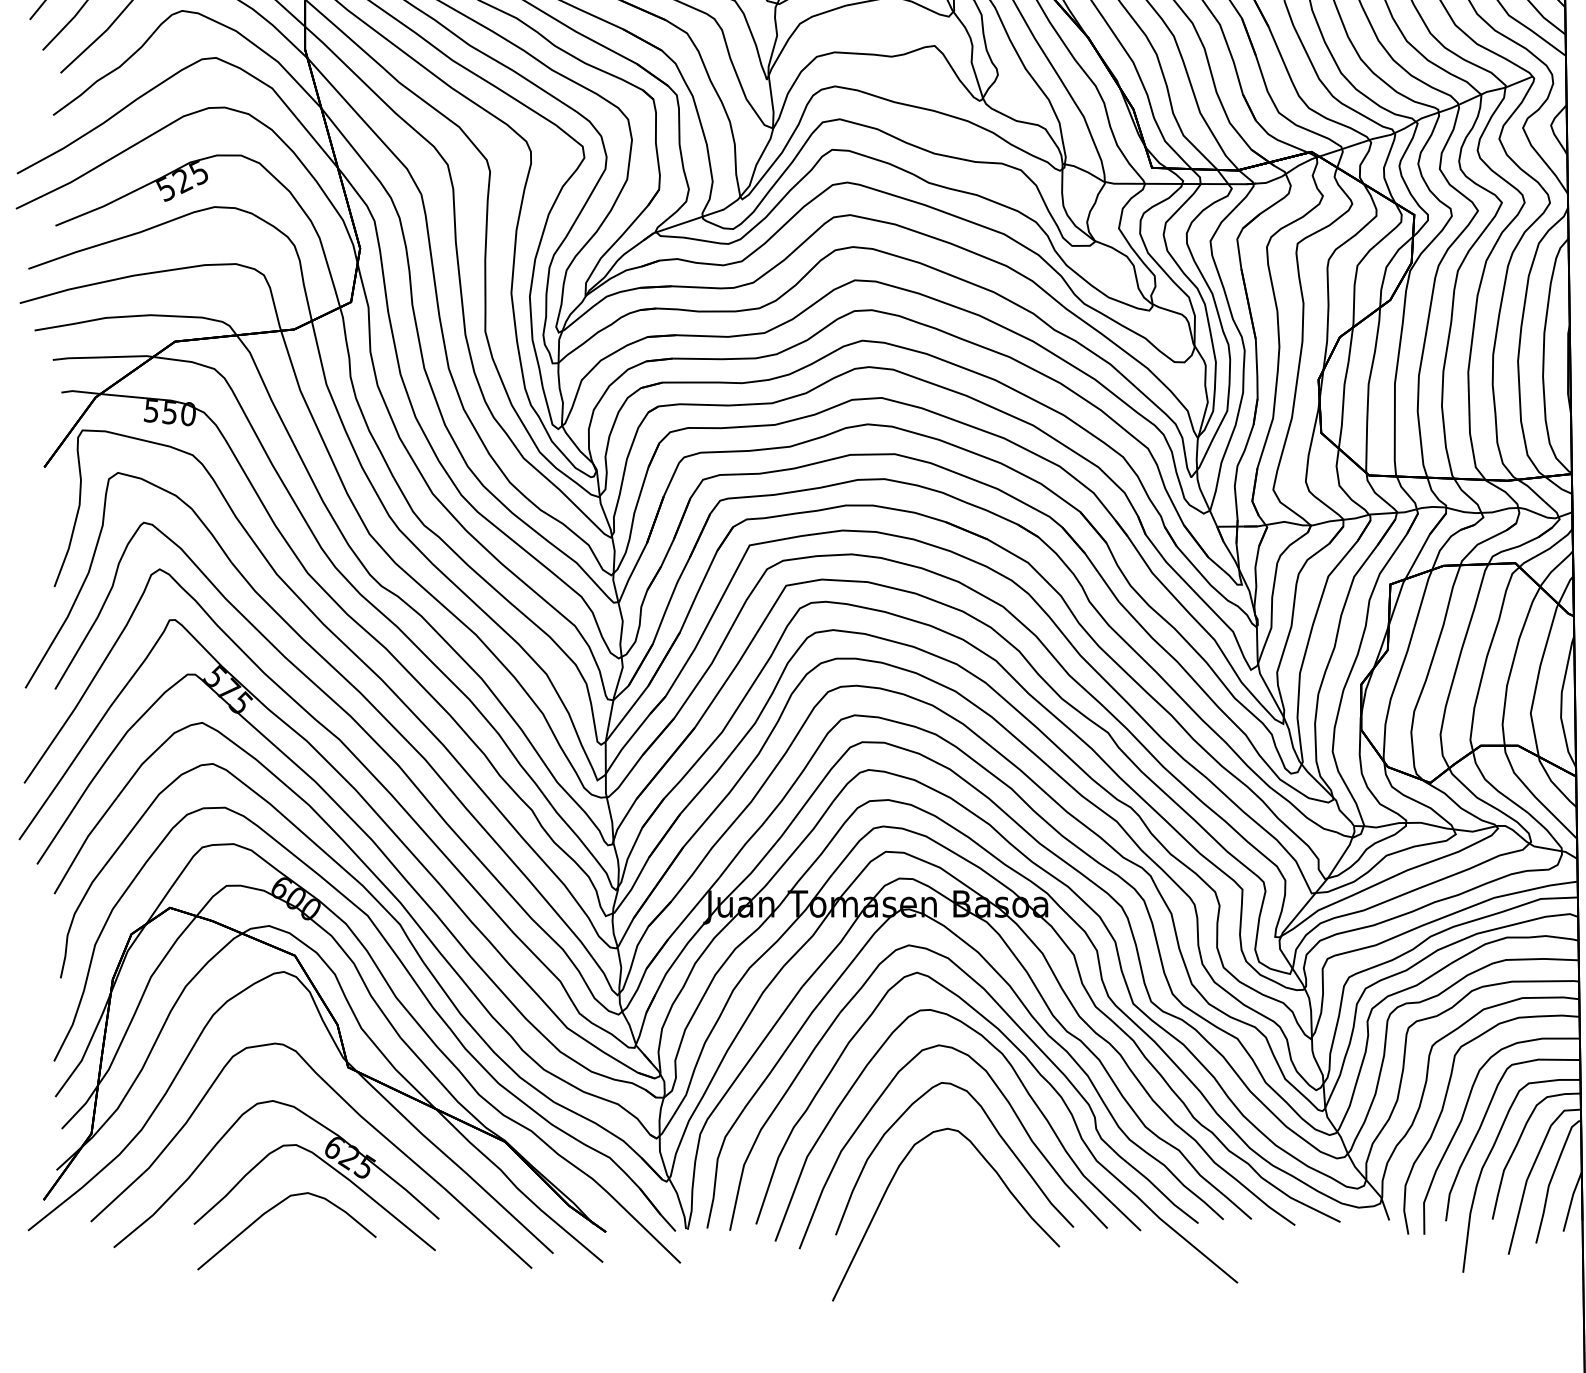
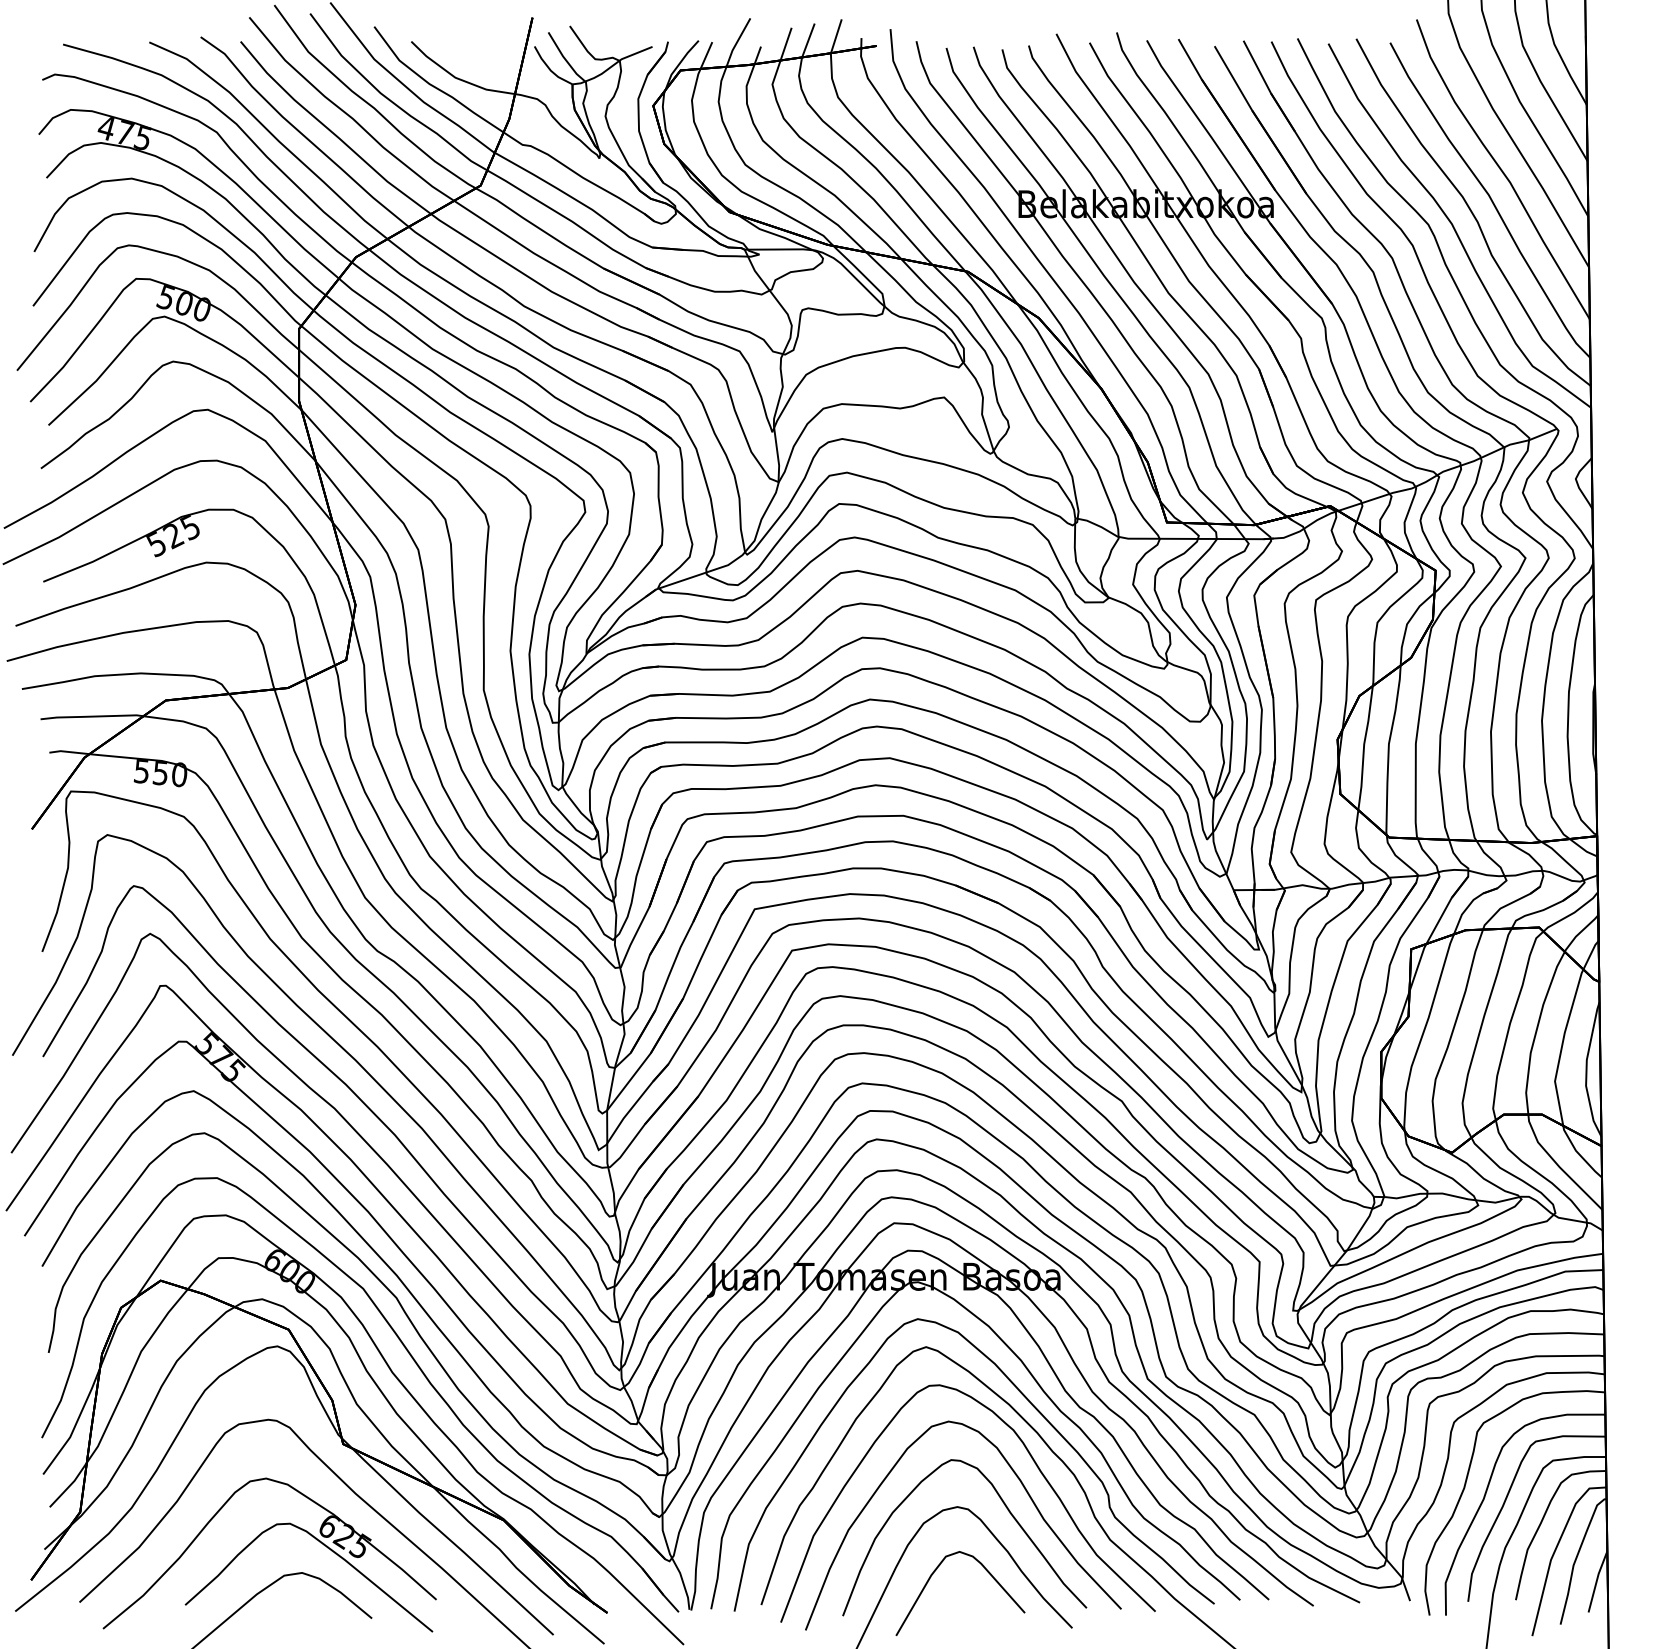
curve: (924, 1194) -> (933, 1574), added

